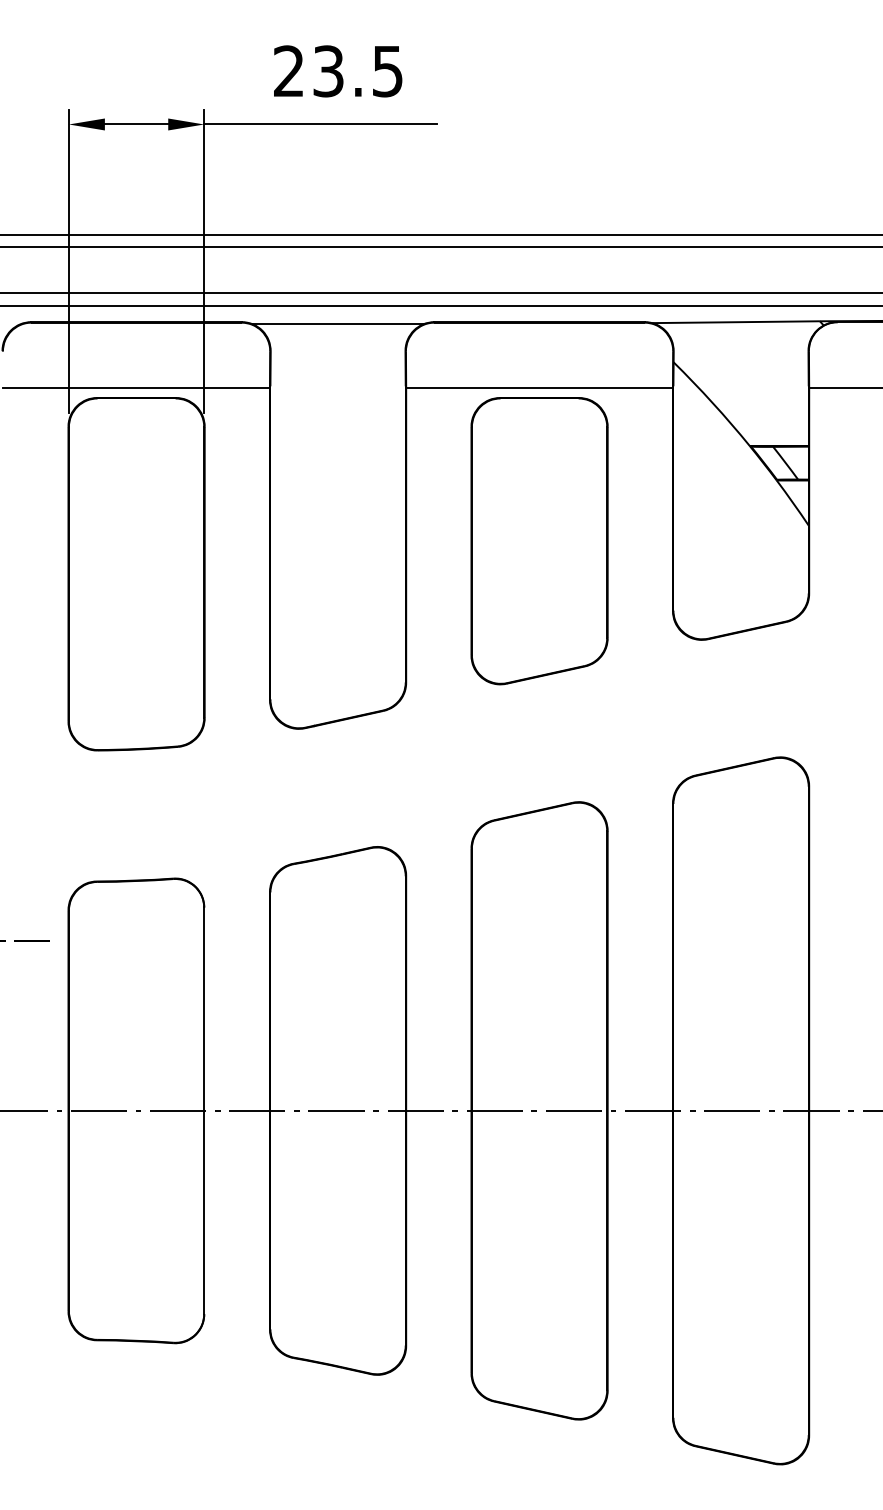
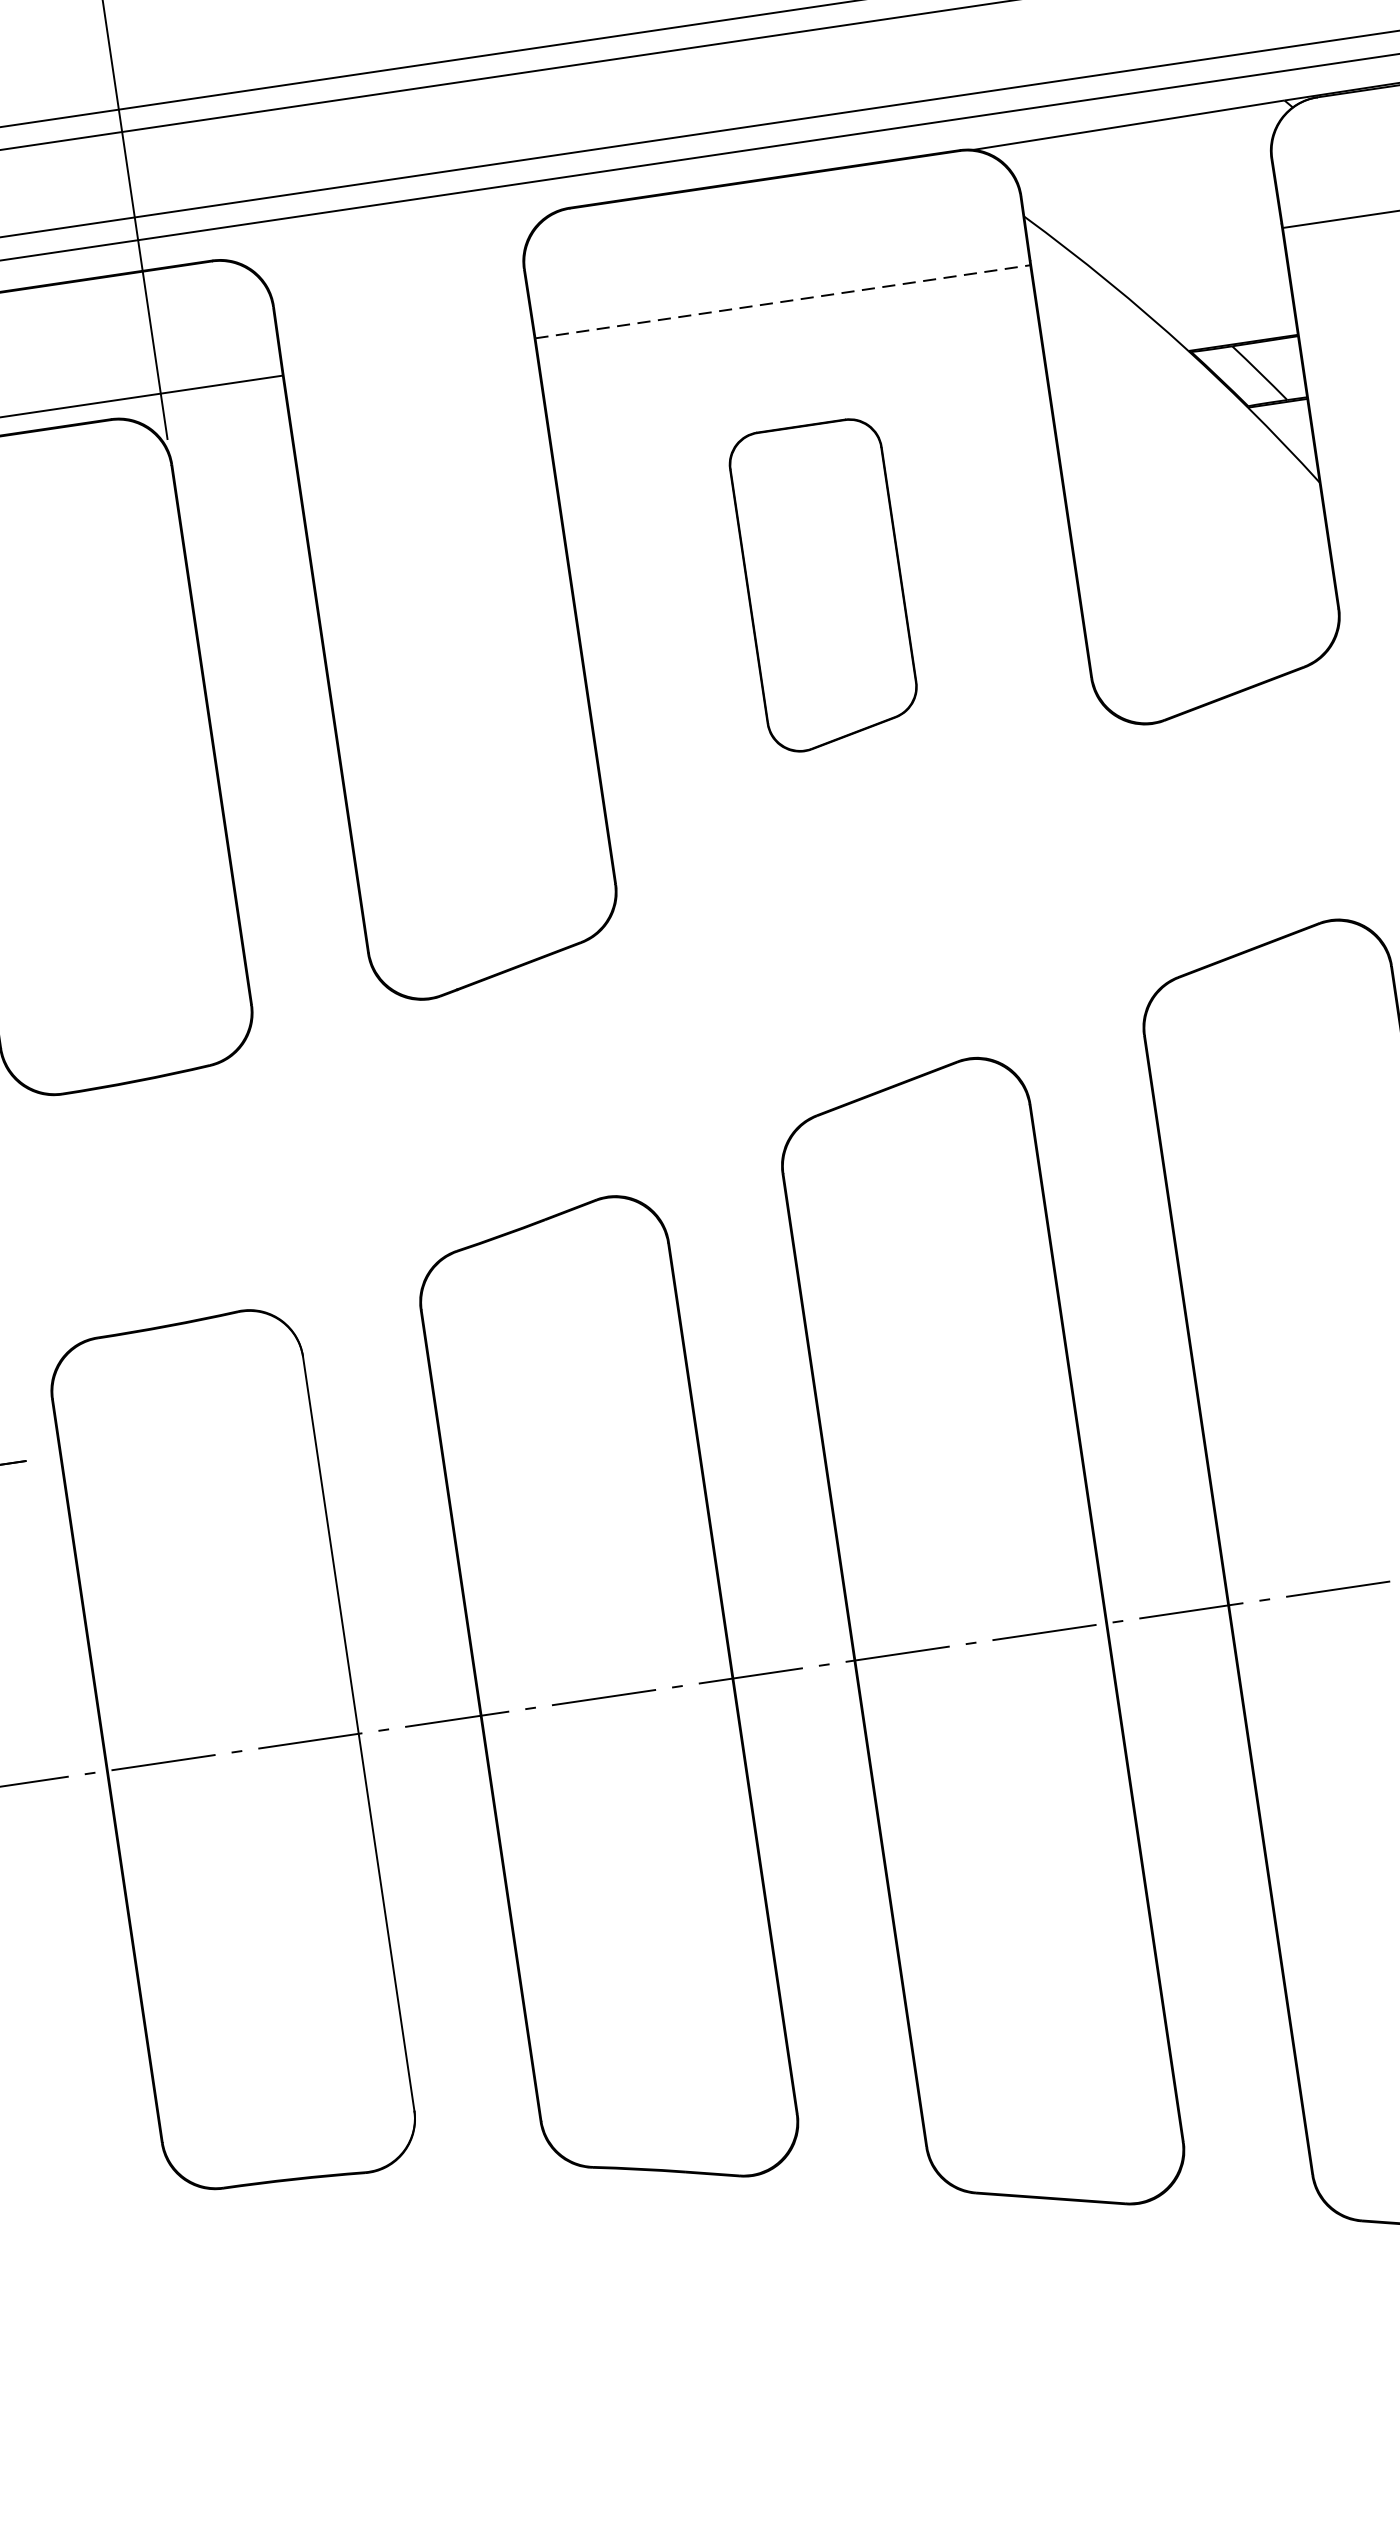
line: (337, 323) -> (390, 236), removed
line: (540, 388) -> (784, 301), solid -> dashed
part: (539, 541) -> (824, 585), size x0.6

